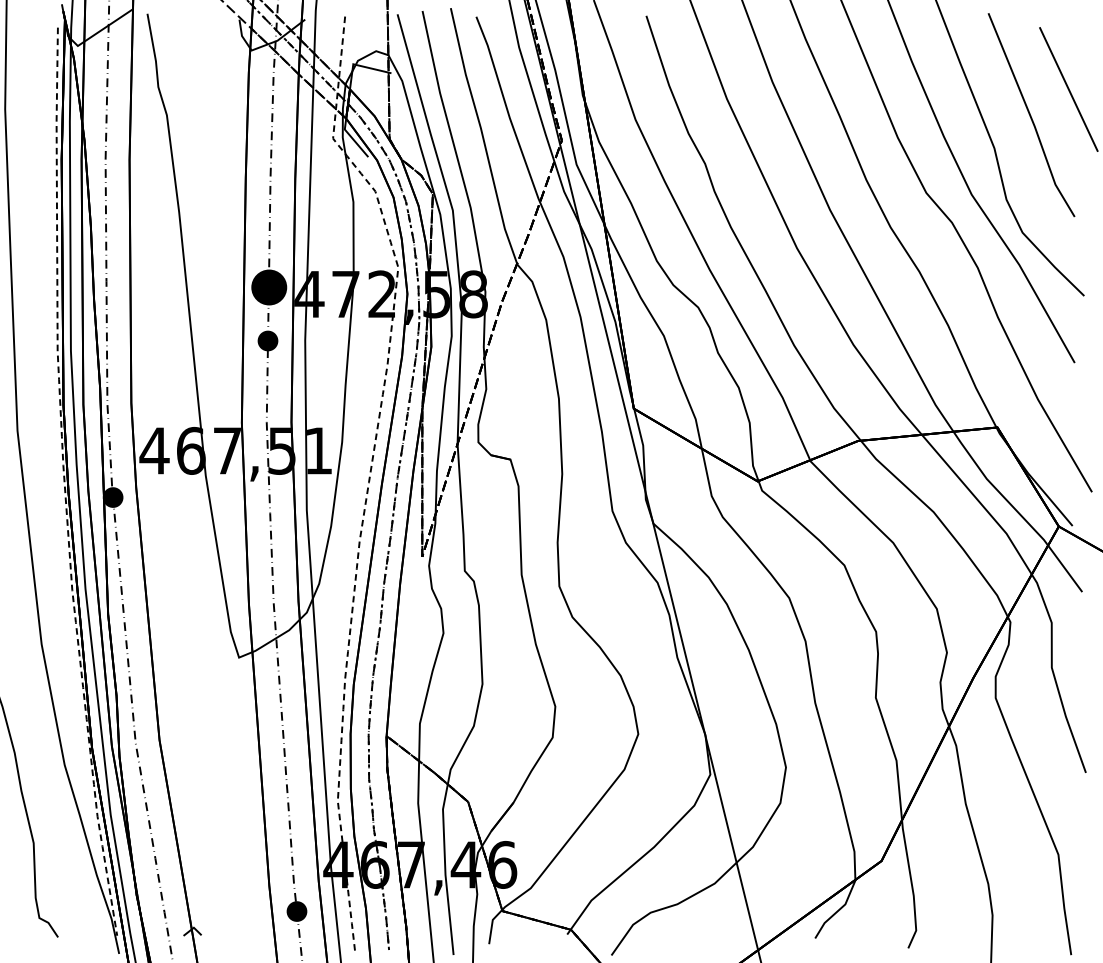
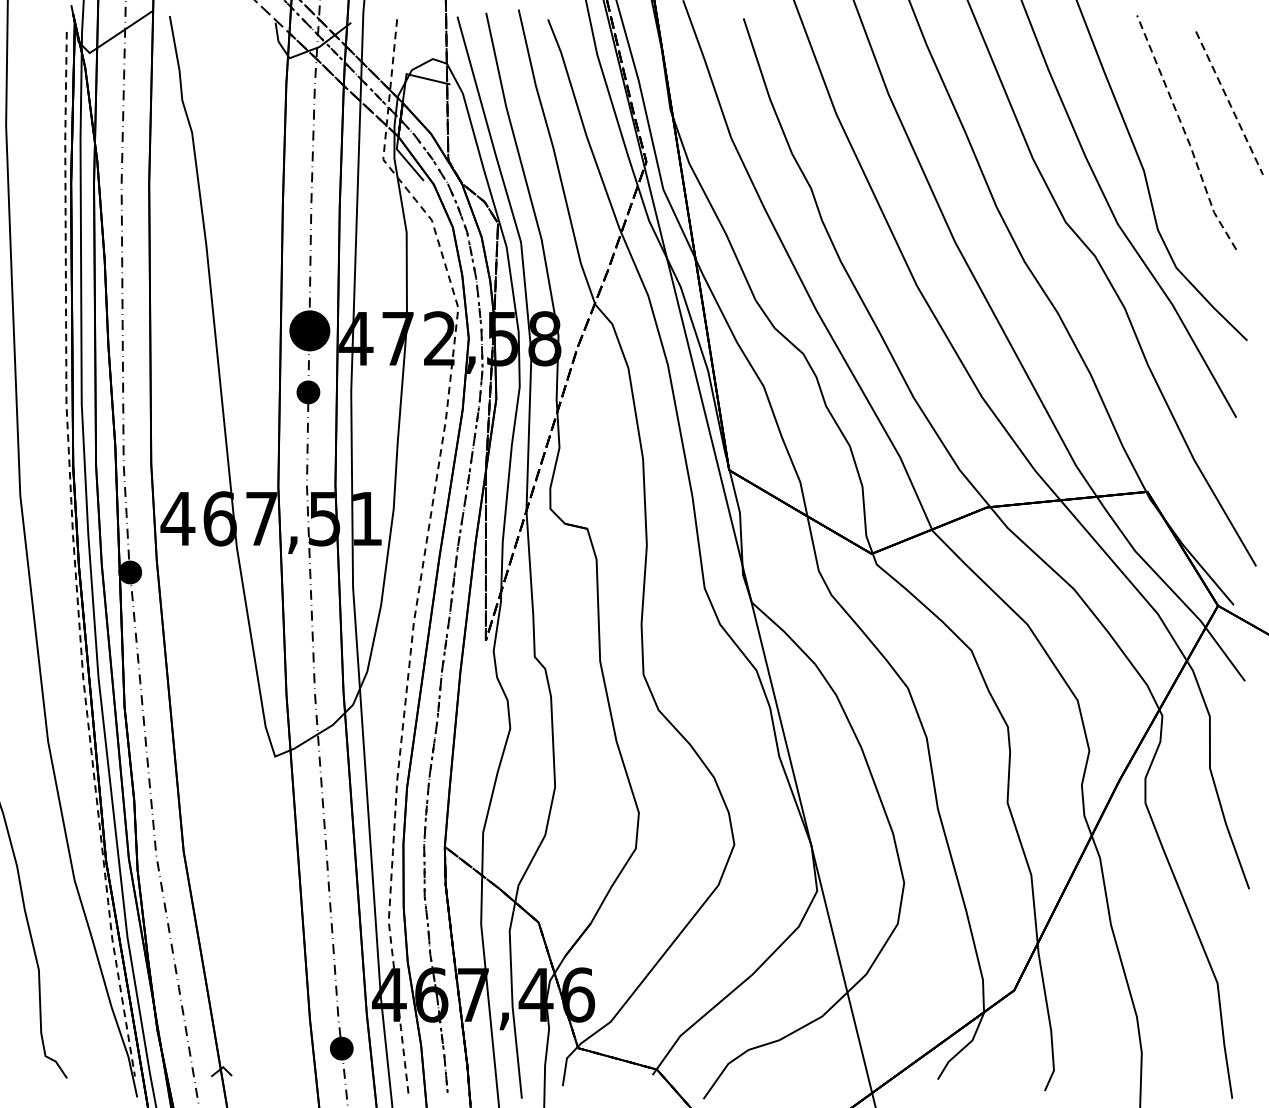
line: (1068, 89) -> (1229, 103), solid -> dashed
line: (1030, 116) -> (1185, 134), solid -> dashed

